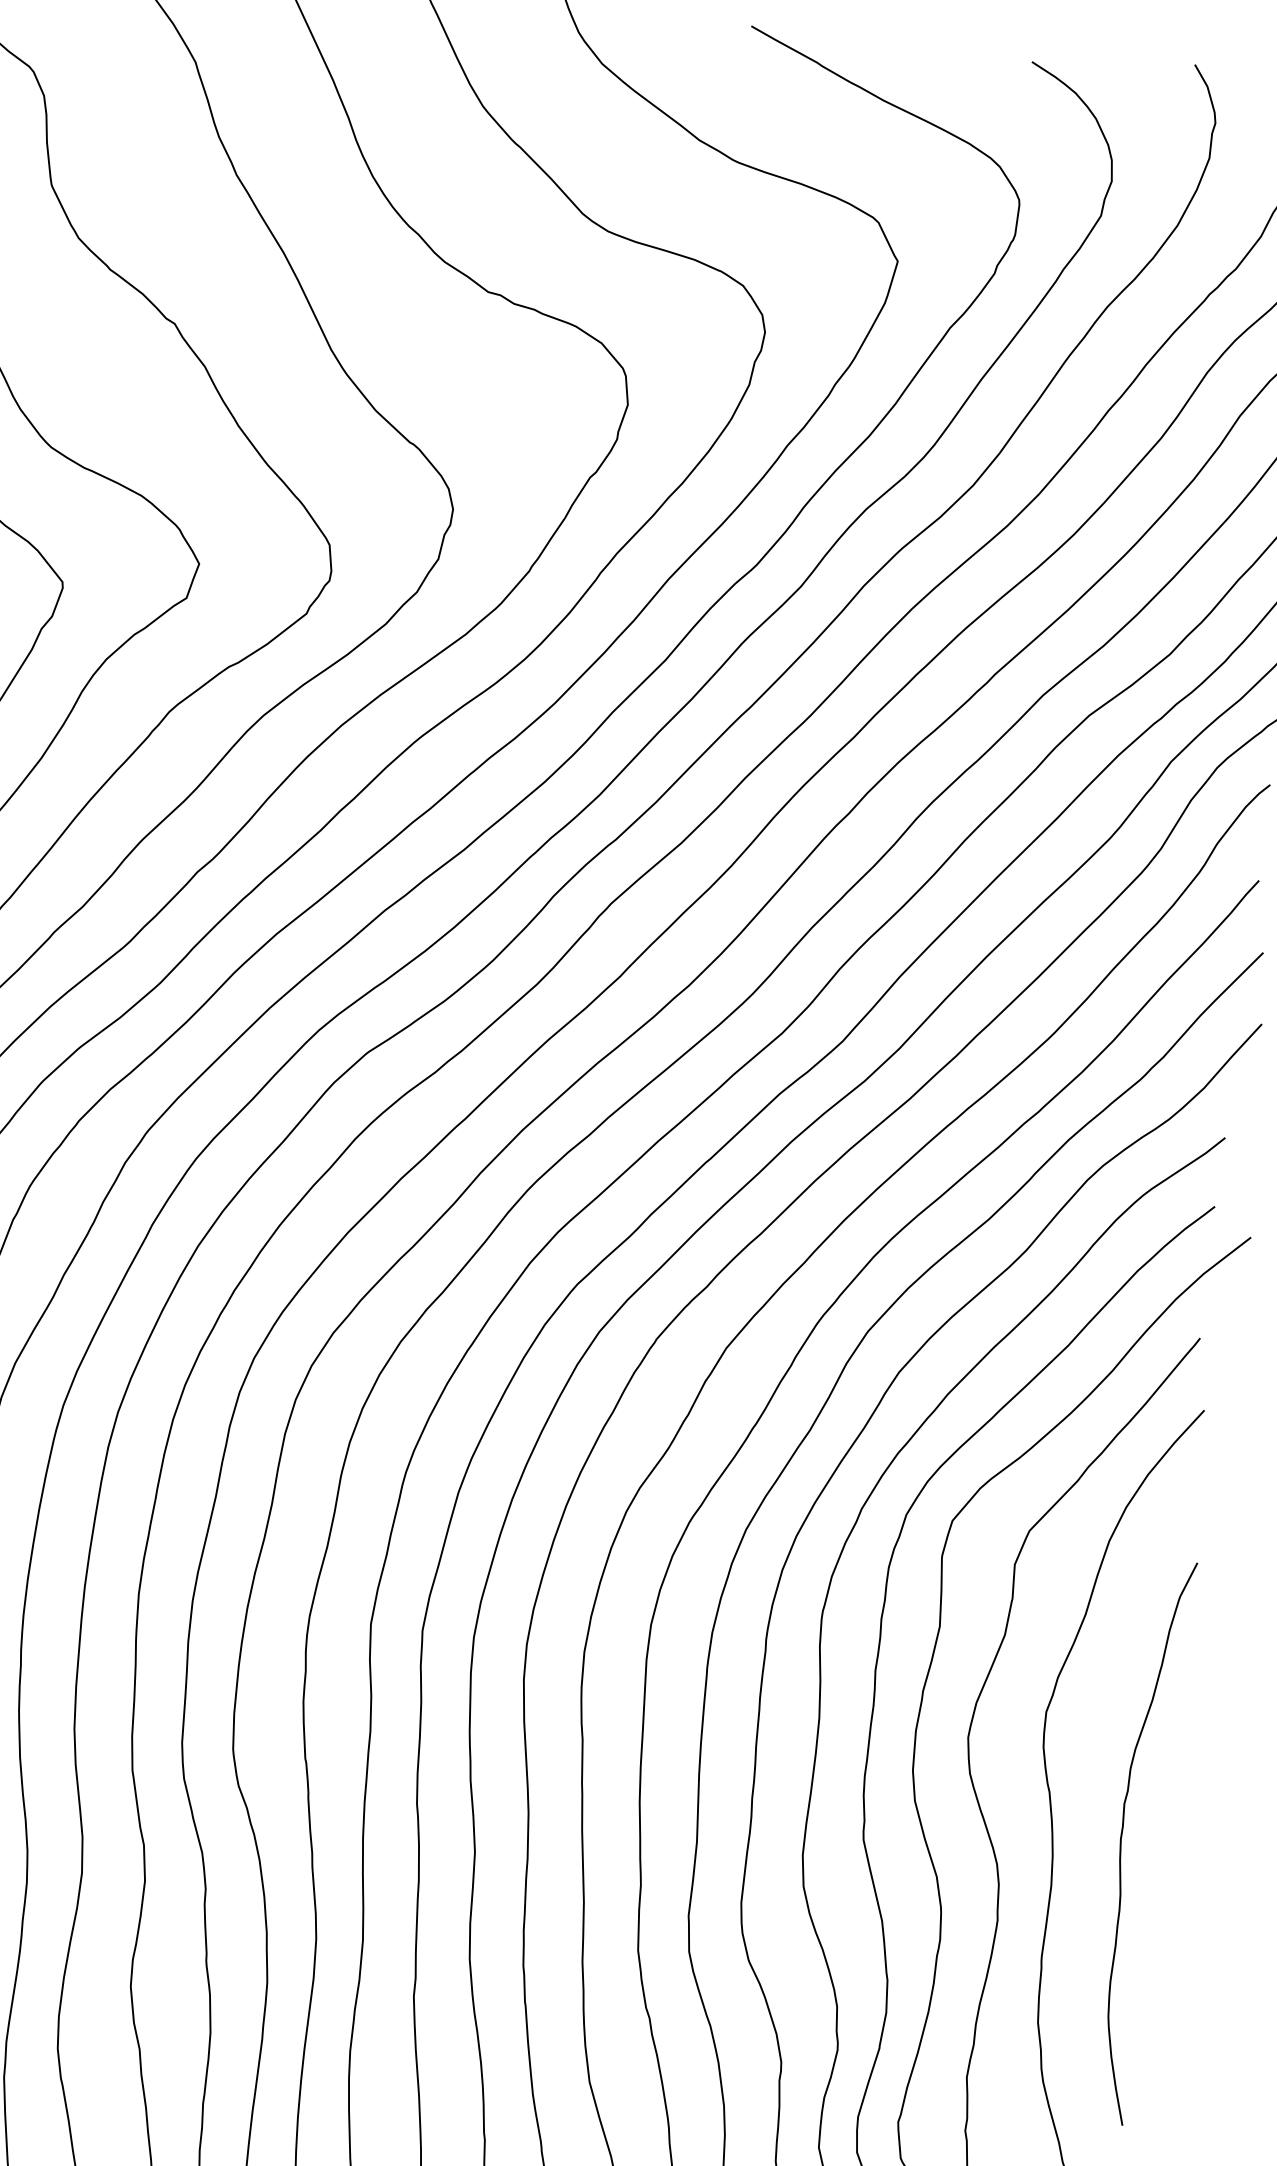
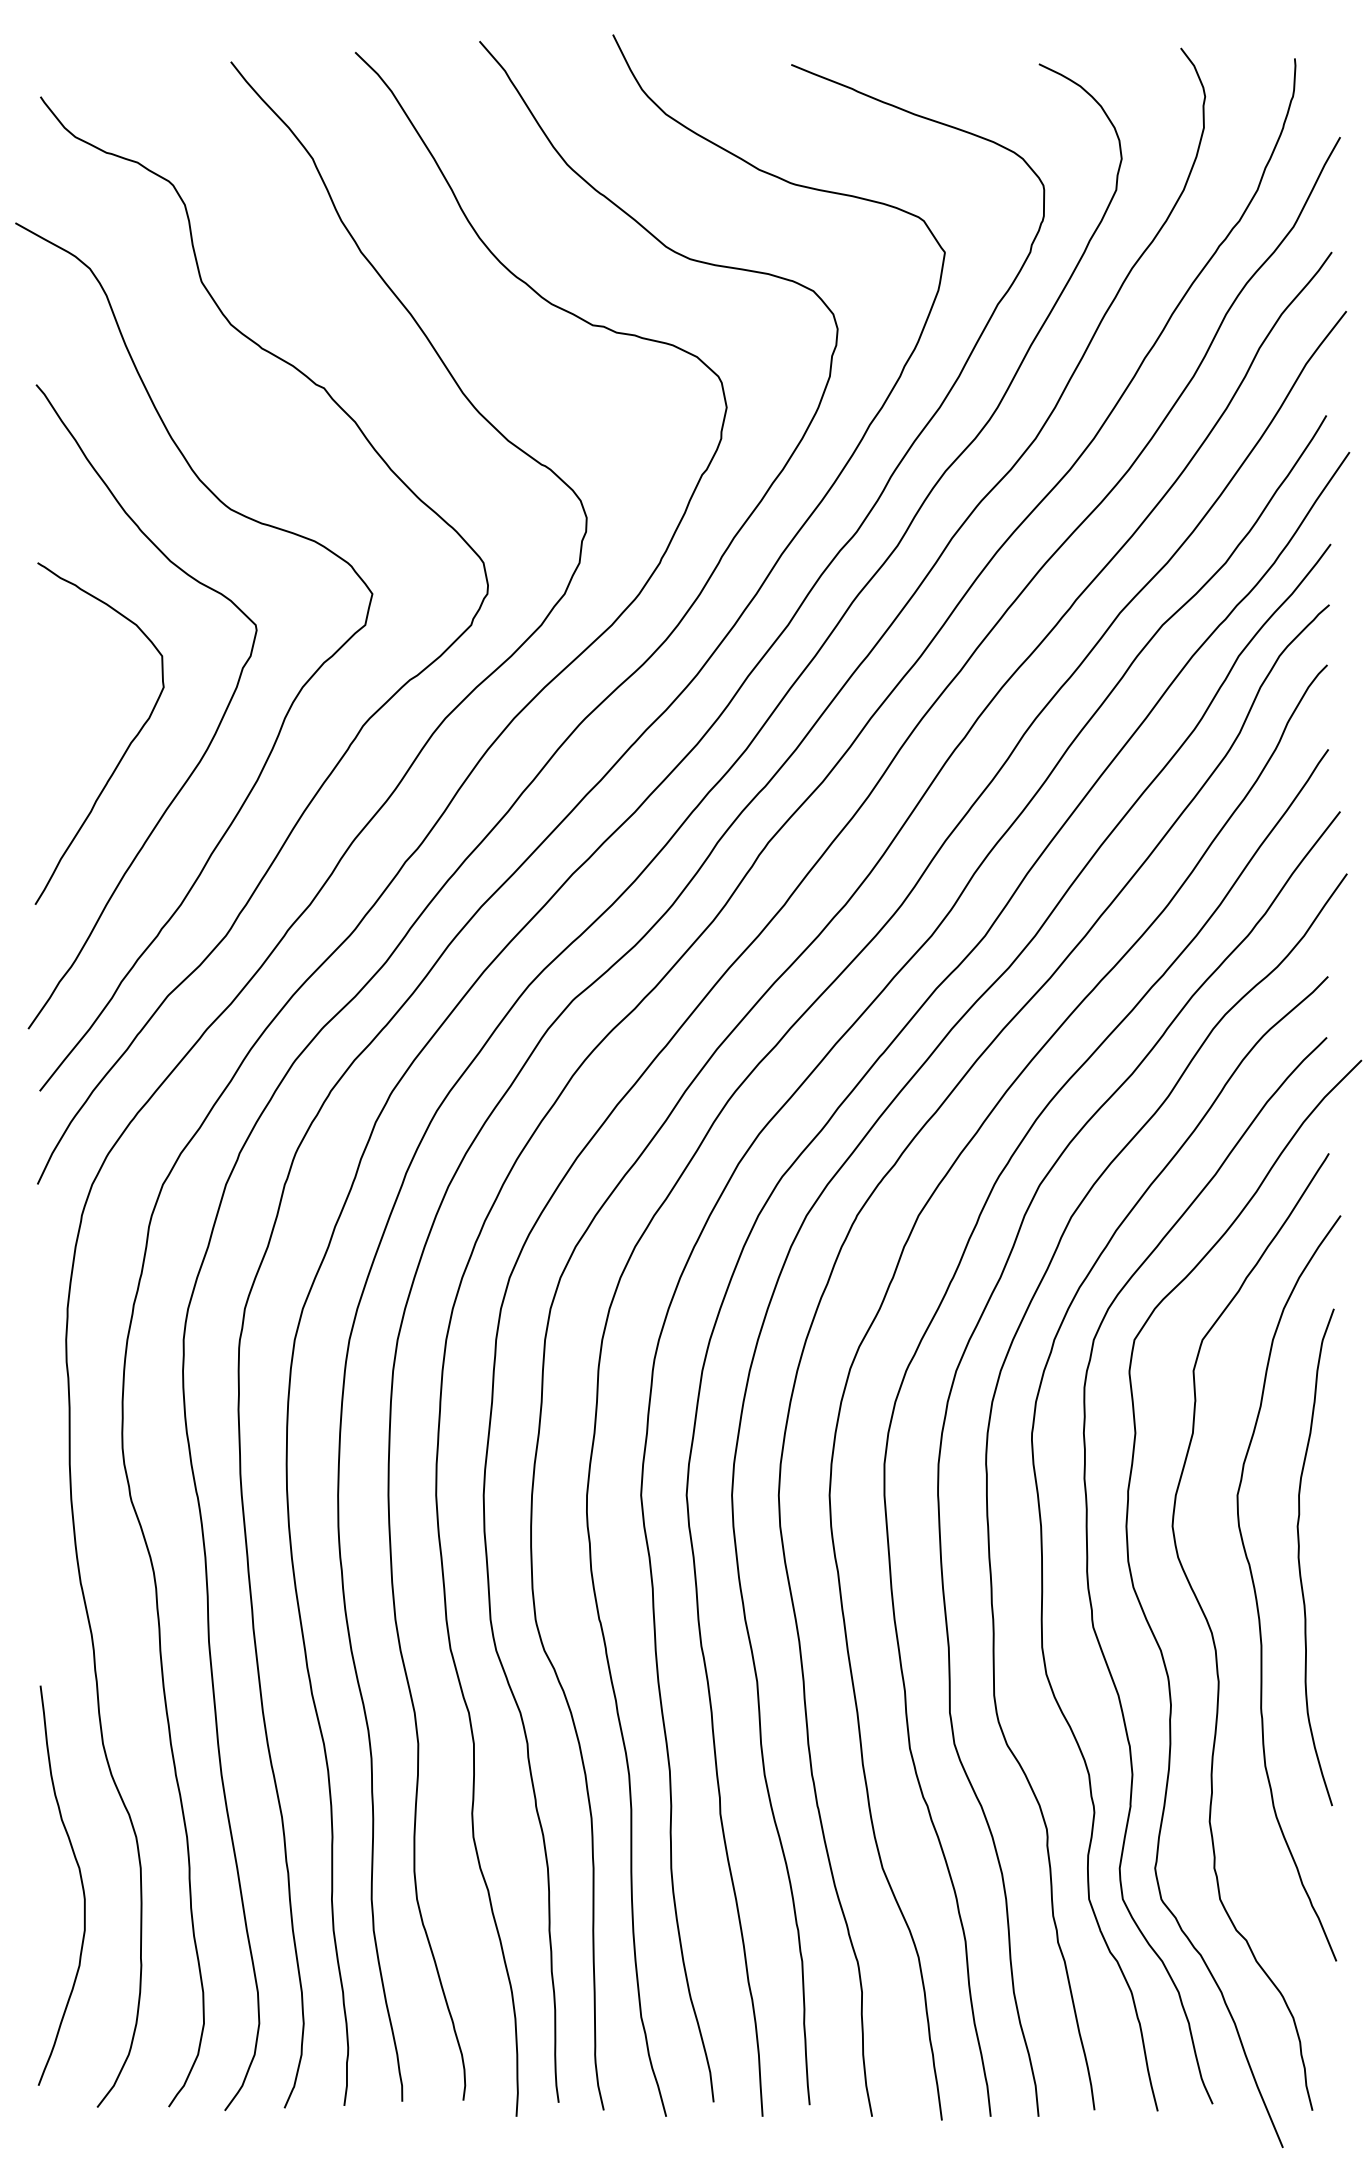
curve: (1121, 1839) -> (1299, 1557), moved

